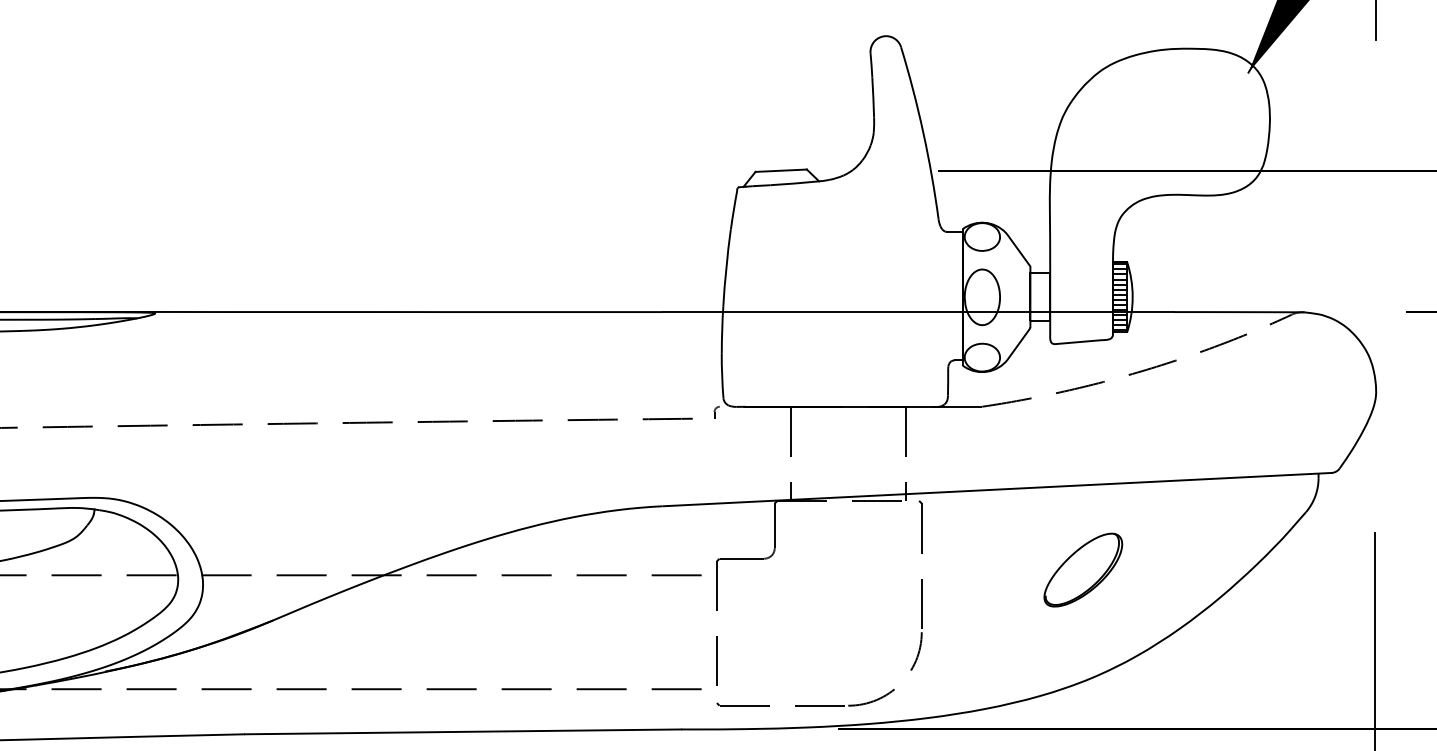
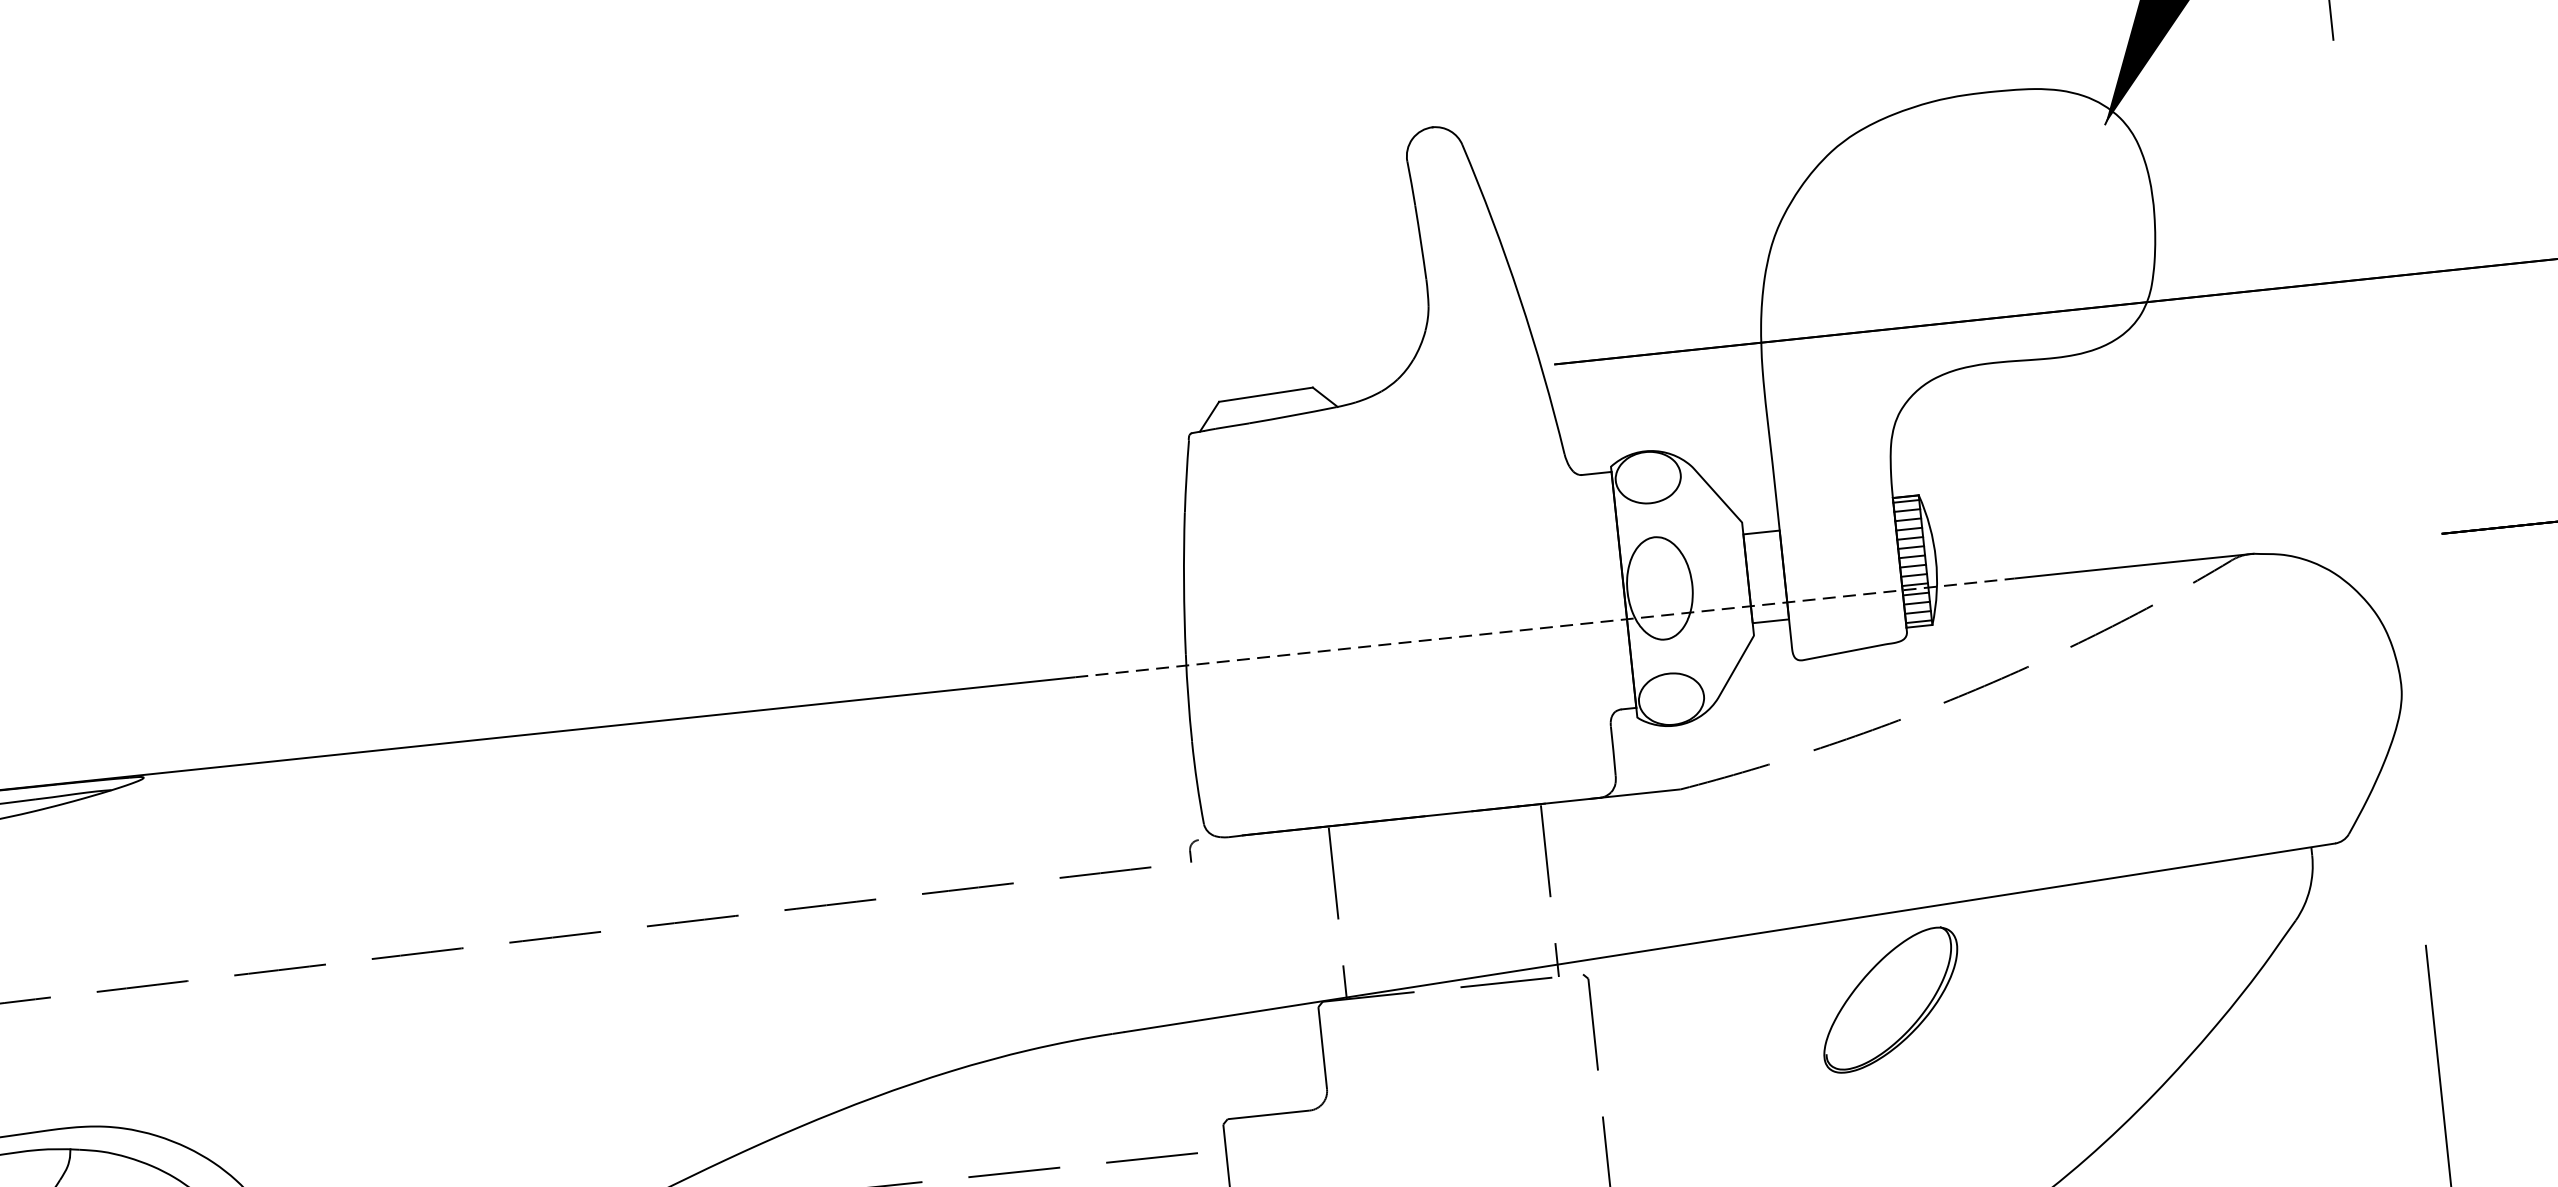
line: (918, 312) -> (1545, 628), solid -> dashed
part: (1083, 569) -> (1890, 998), moved

